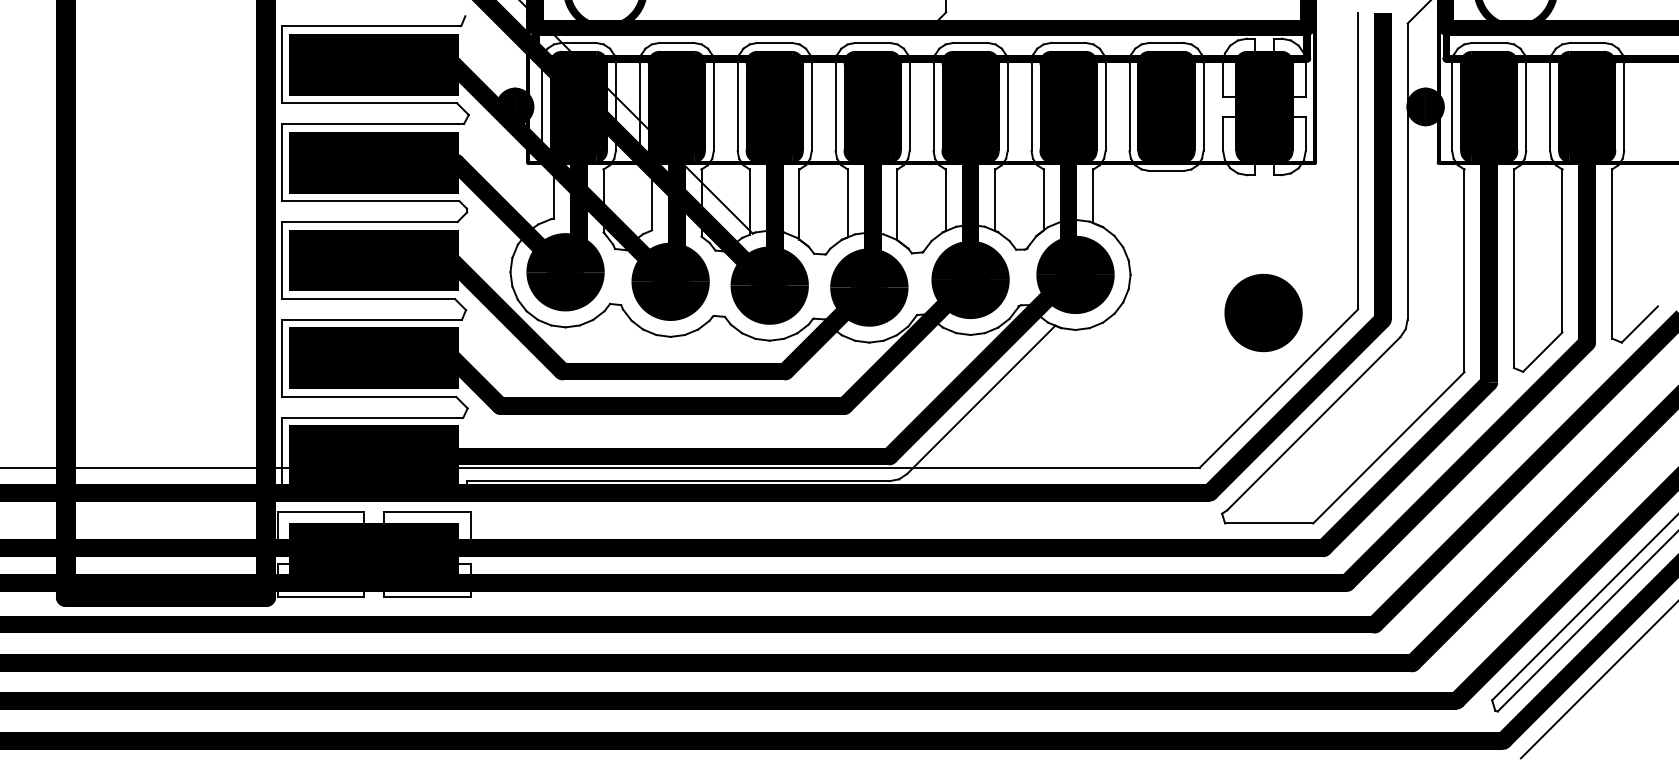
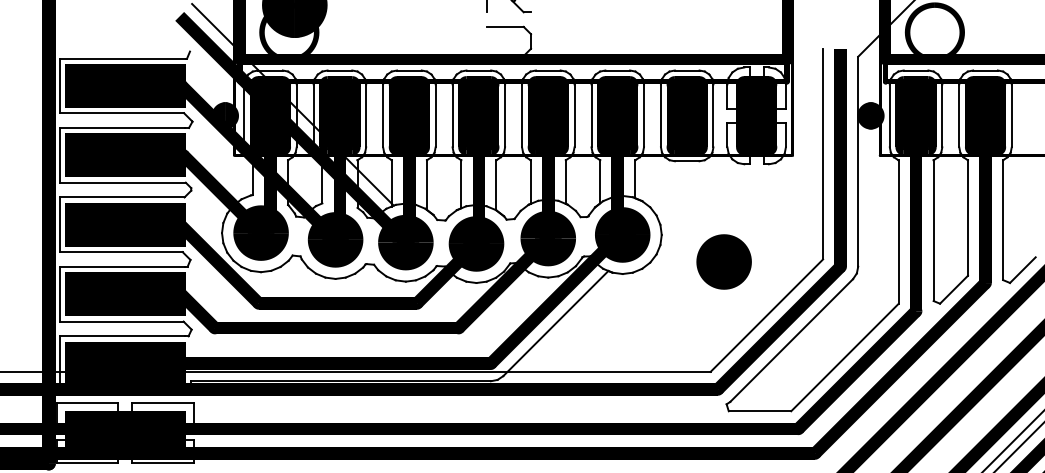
part: (1263, 312) -> (724, 261), moved

